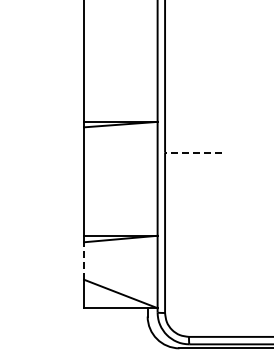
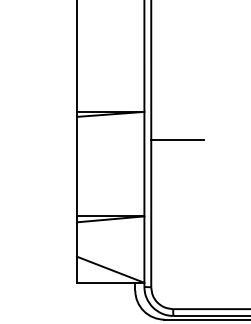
line: (193, 152) -> (177, 139), dashed -> solid
line: (84, 261) -> (77, 239), dashed -> solid

